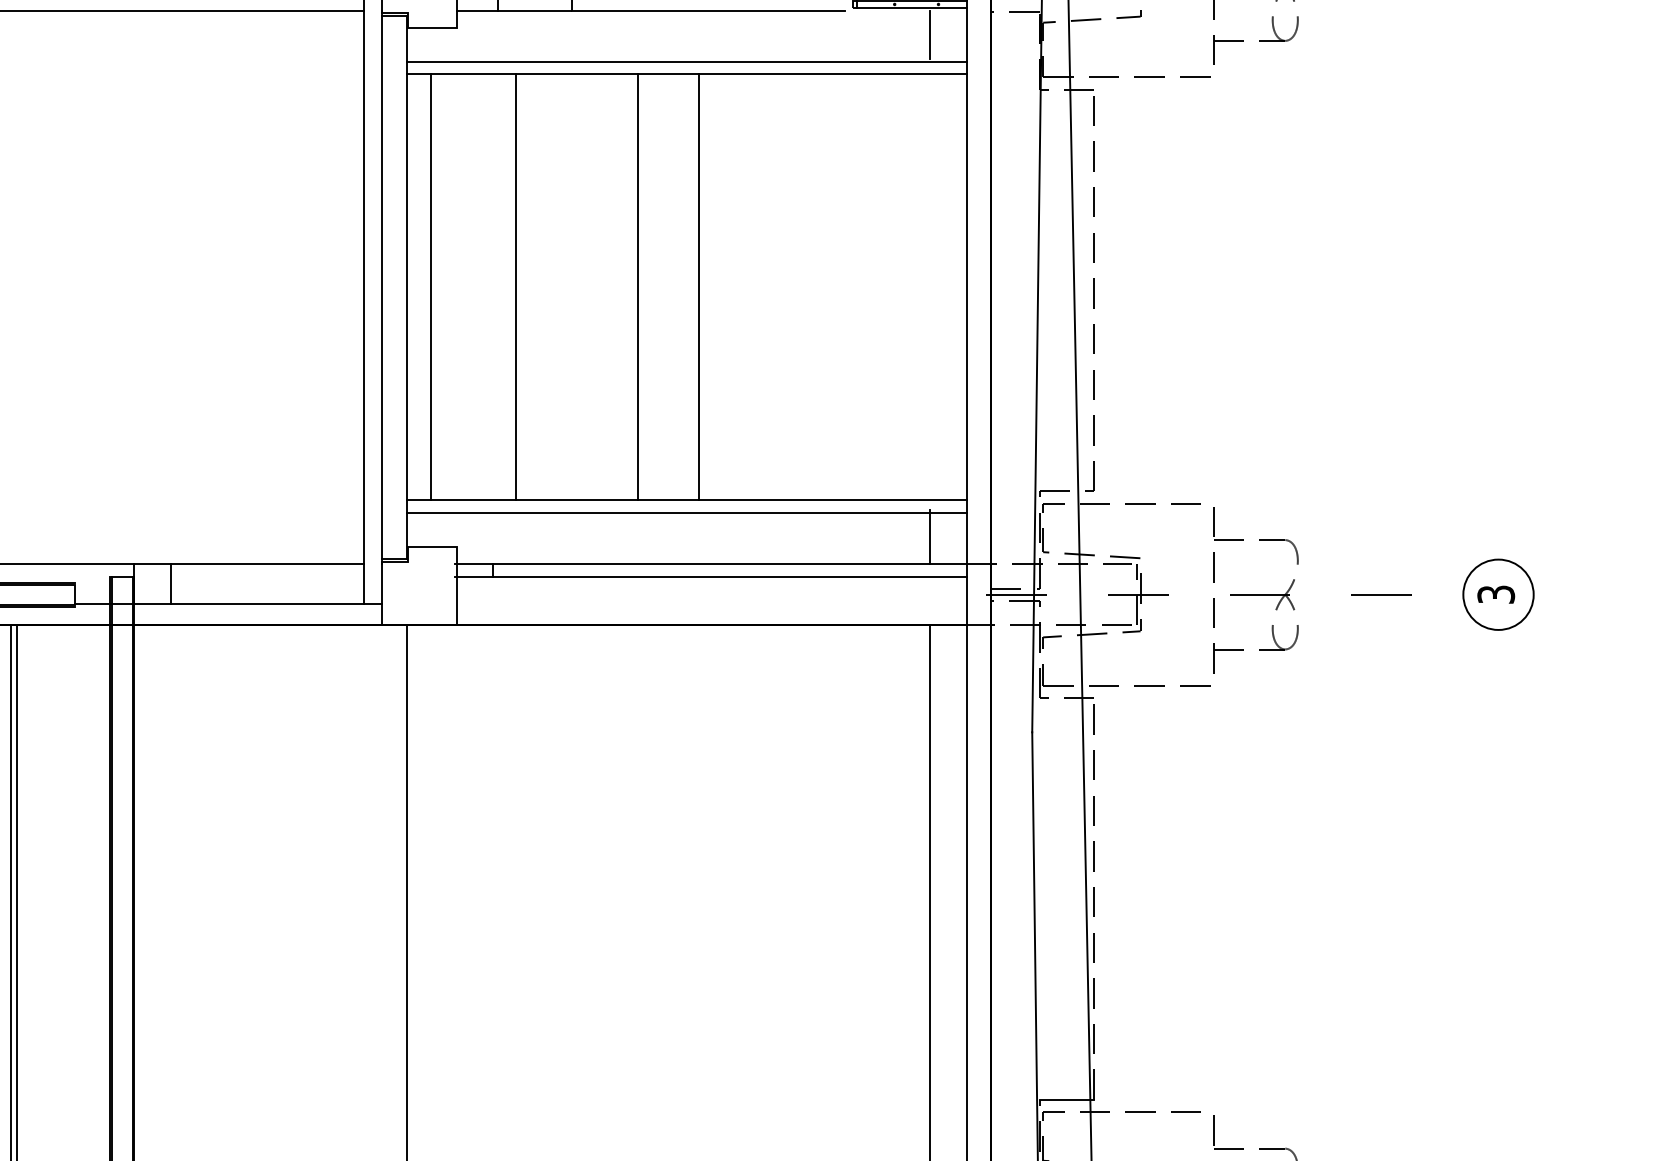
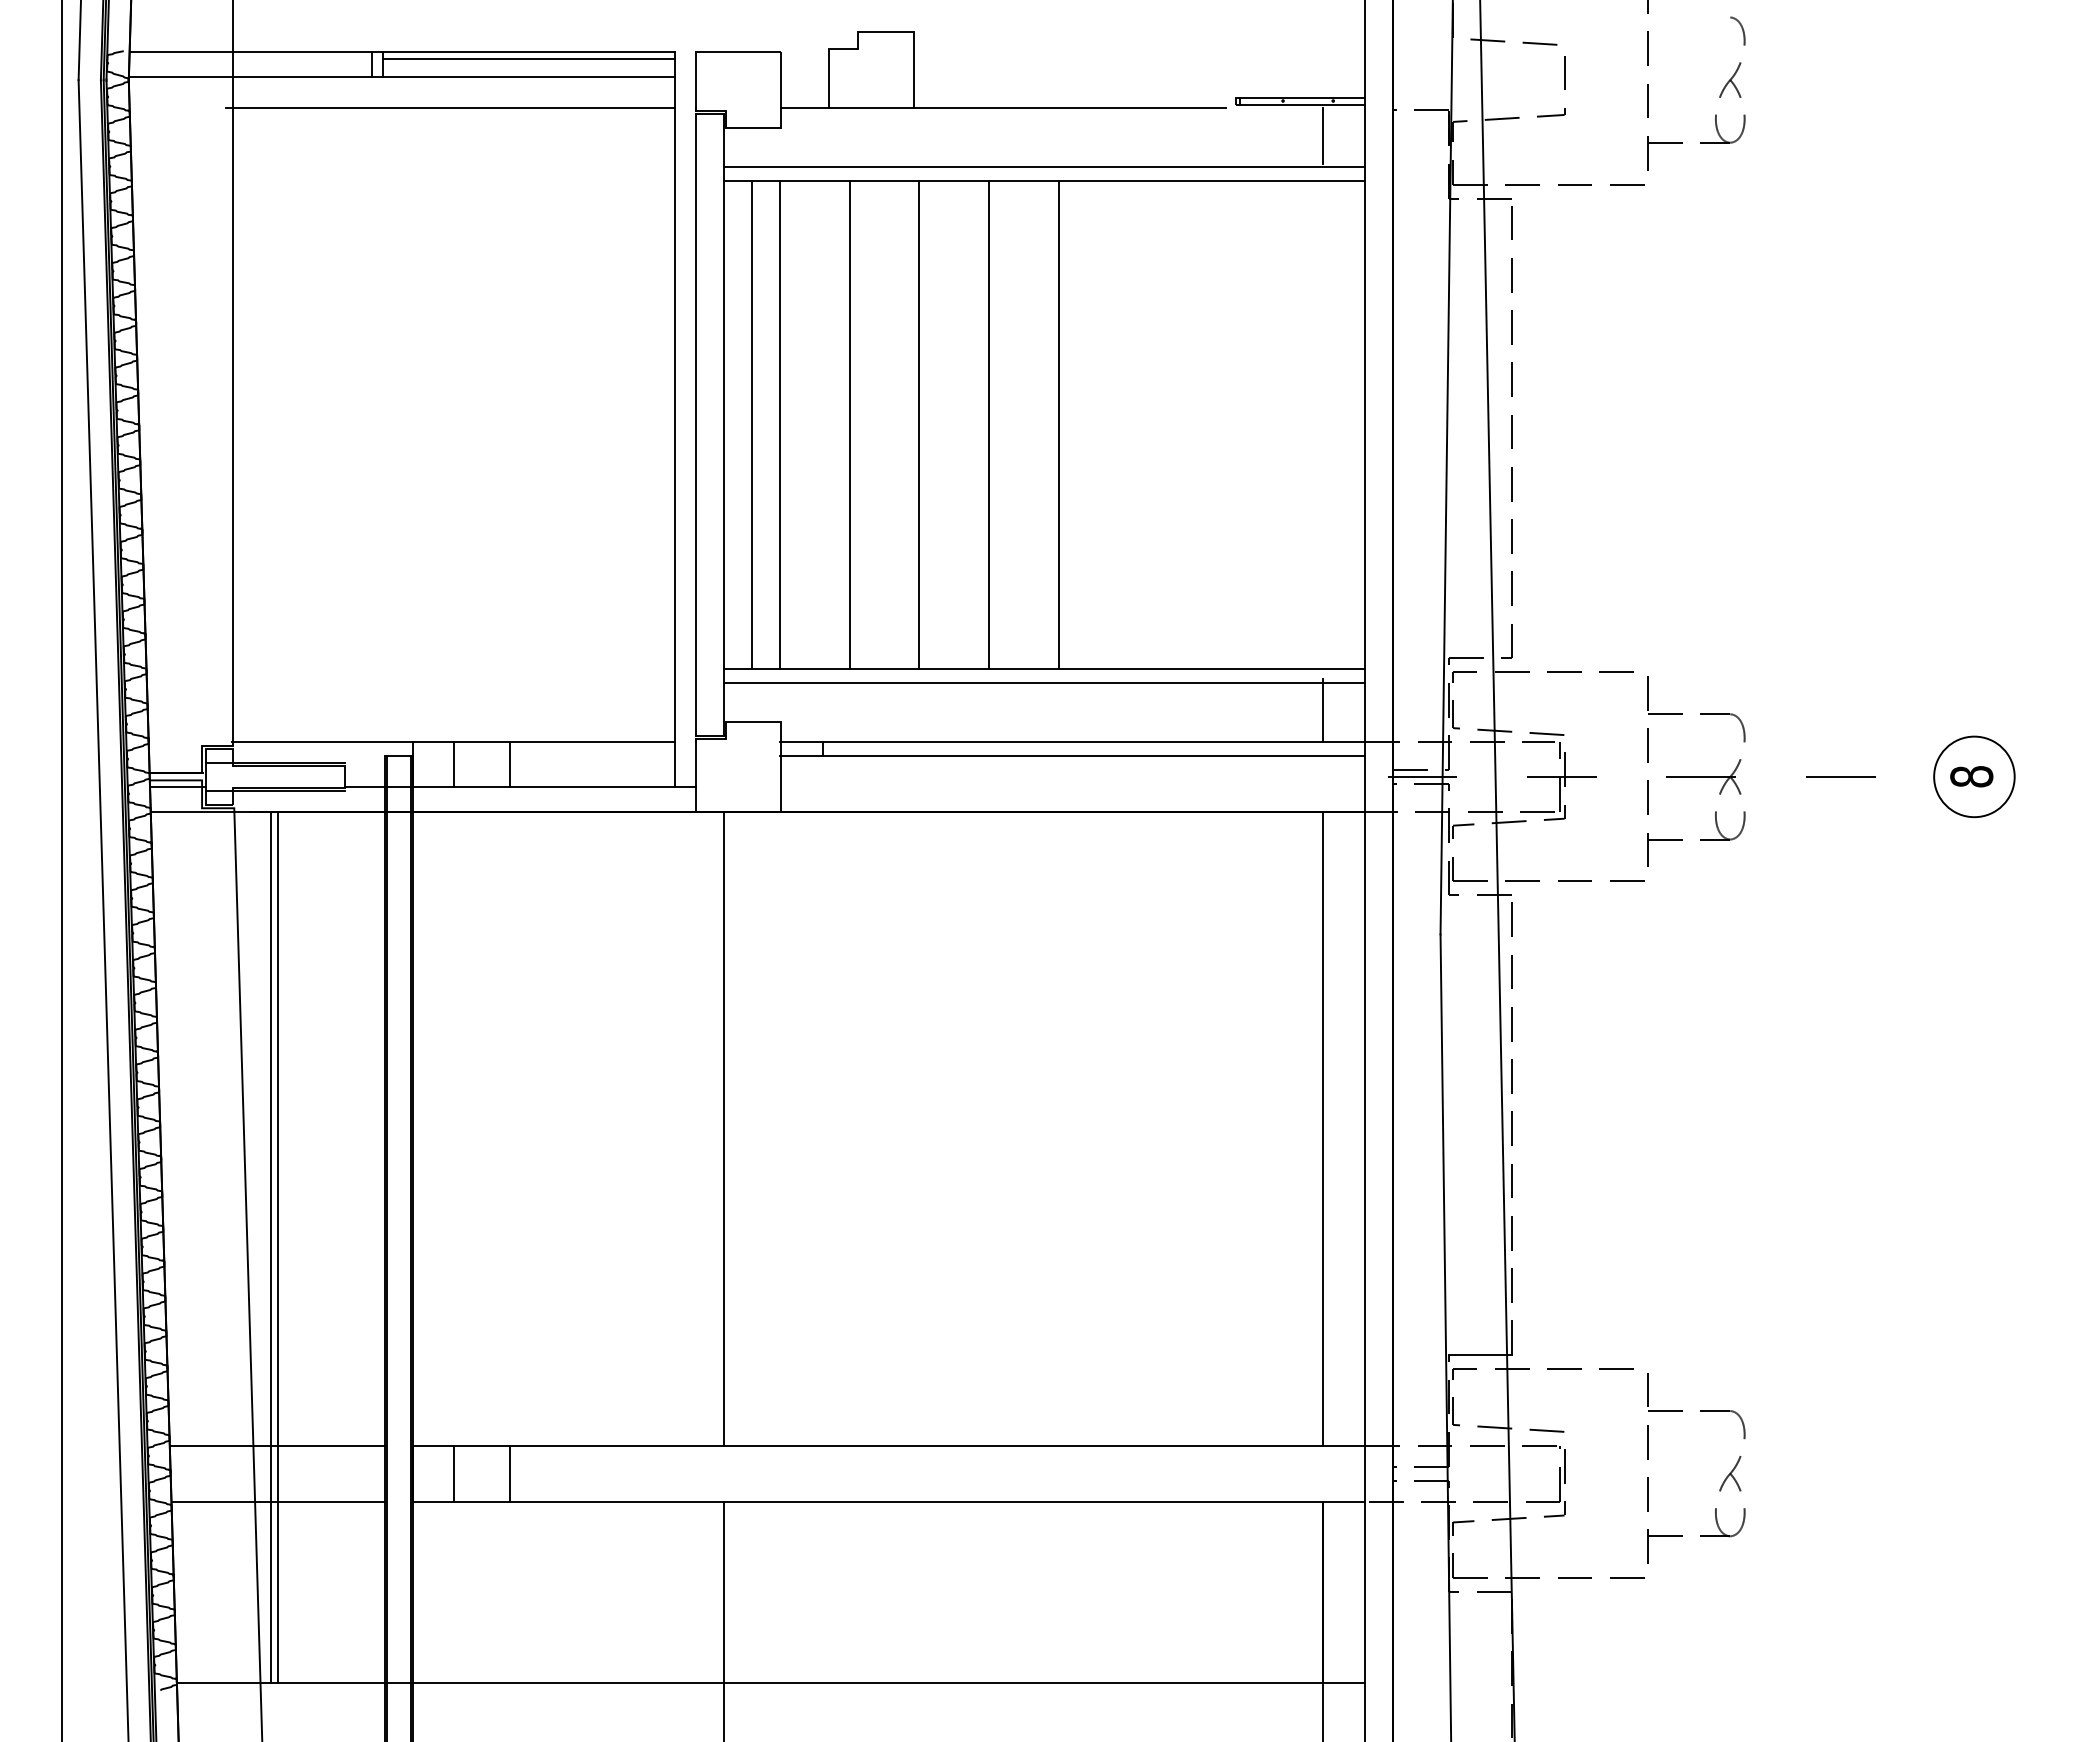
line: (454, 286) -> (779, 424), added
line: (577, 286) -> (919, 424), added
line: (219, 583) -> (510, 764), added
text: (1495, 594) -> (1971, 776), 3 -> 8

